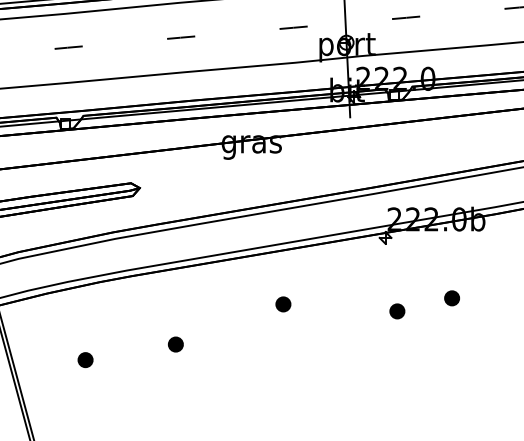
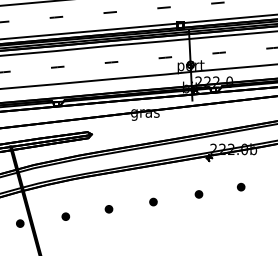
part: (283, 303) -> (153, 201), moved
part: (396, 311) -> (198, 194), moved

